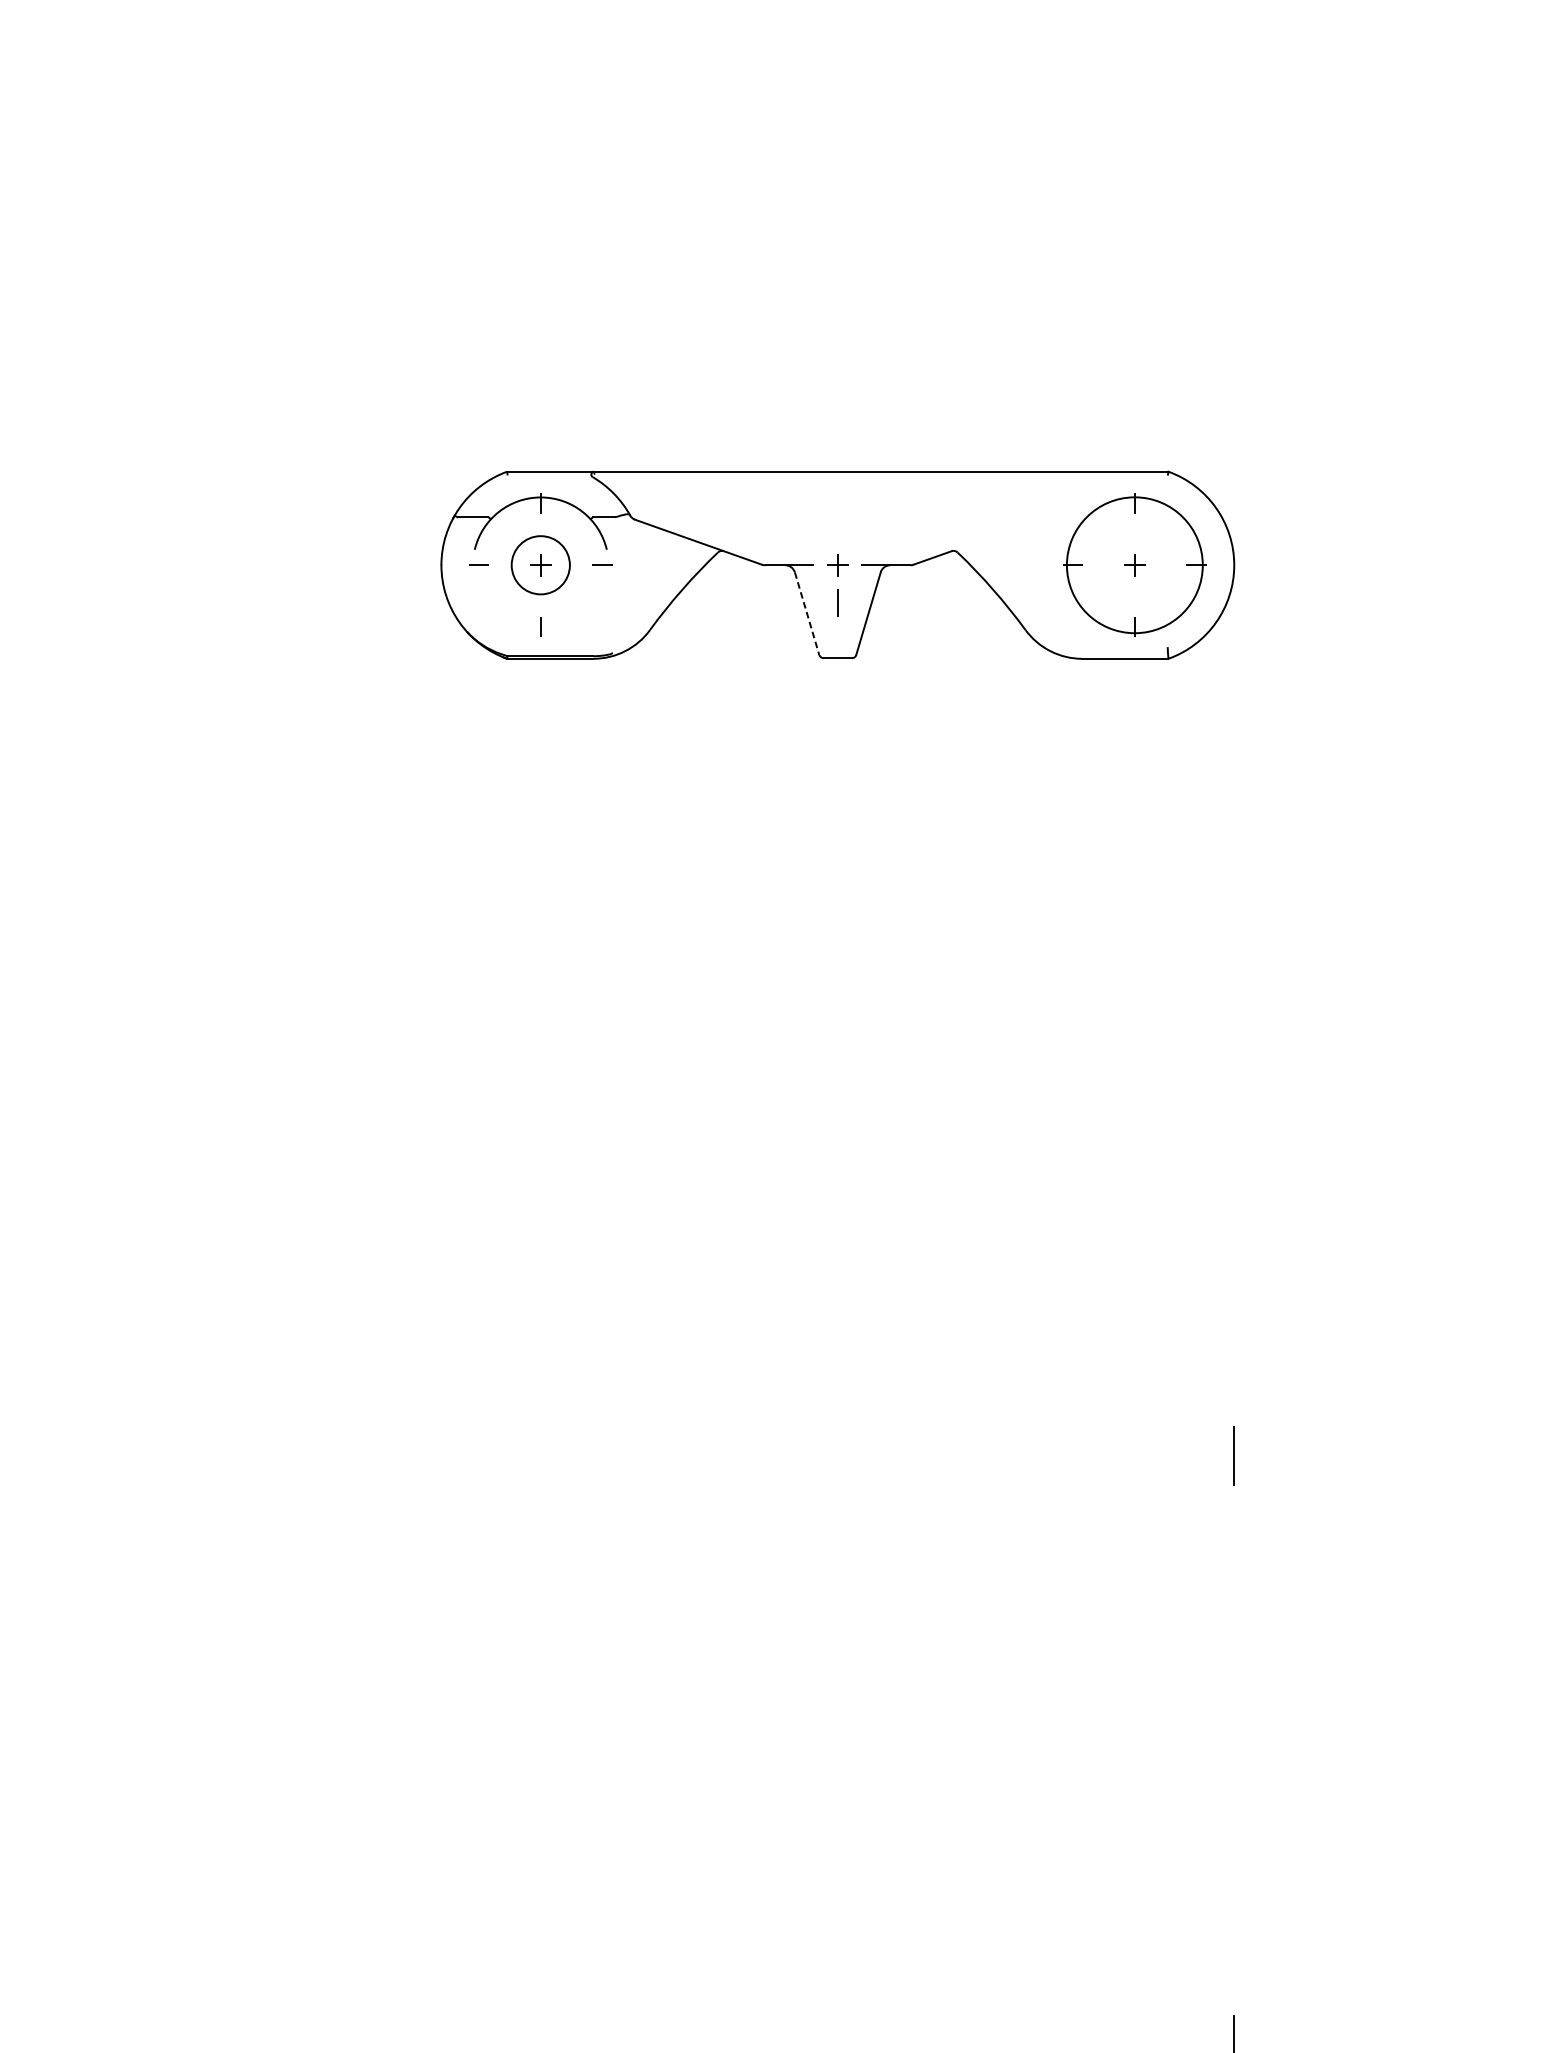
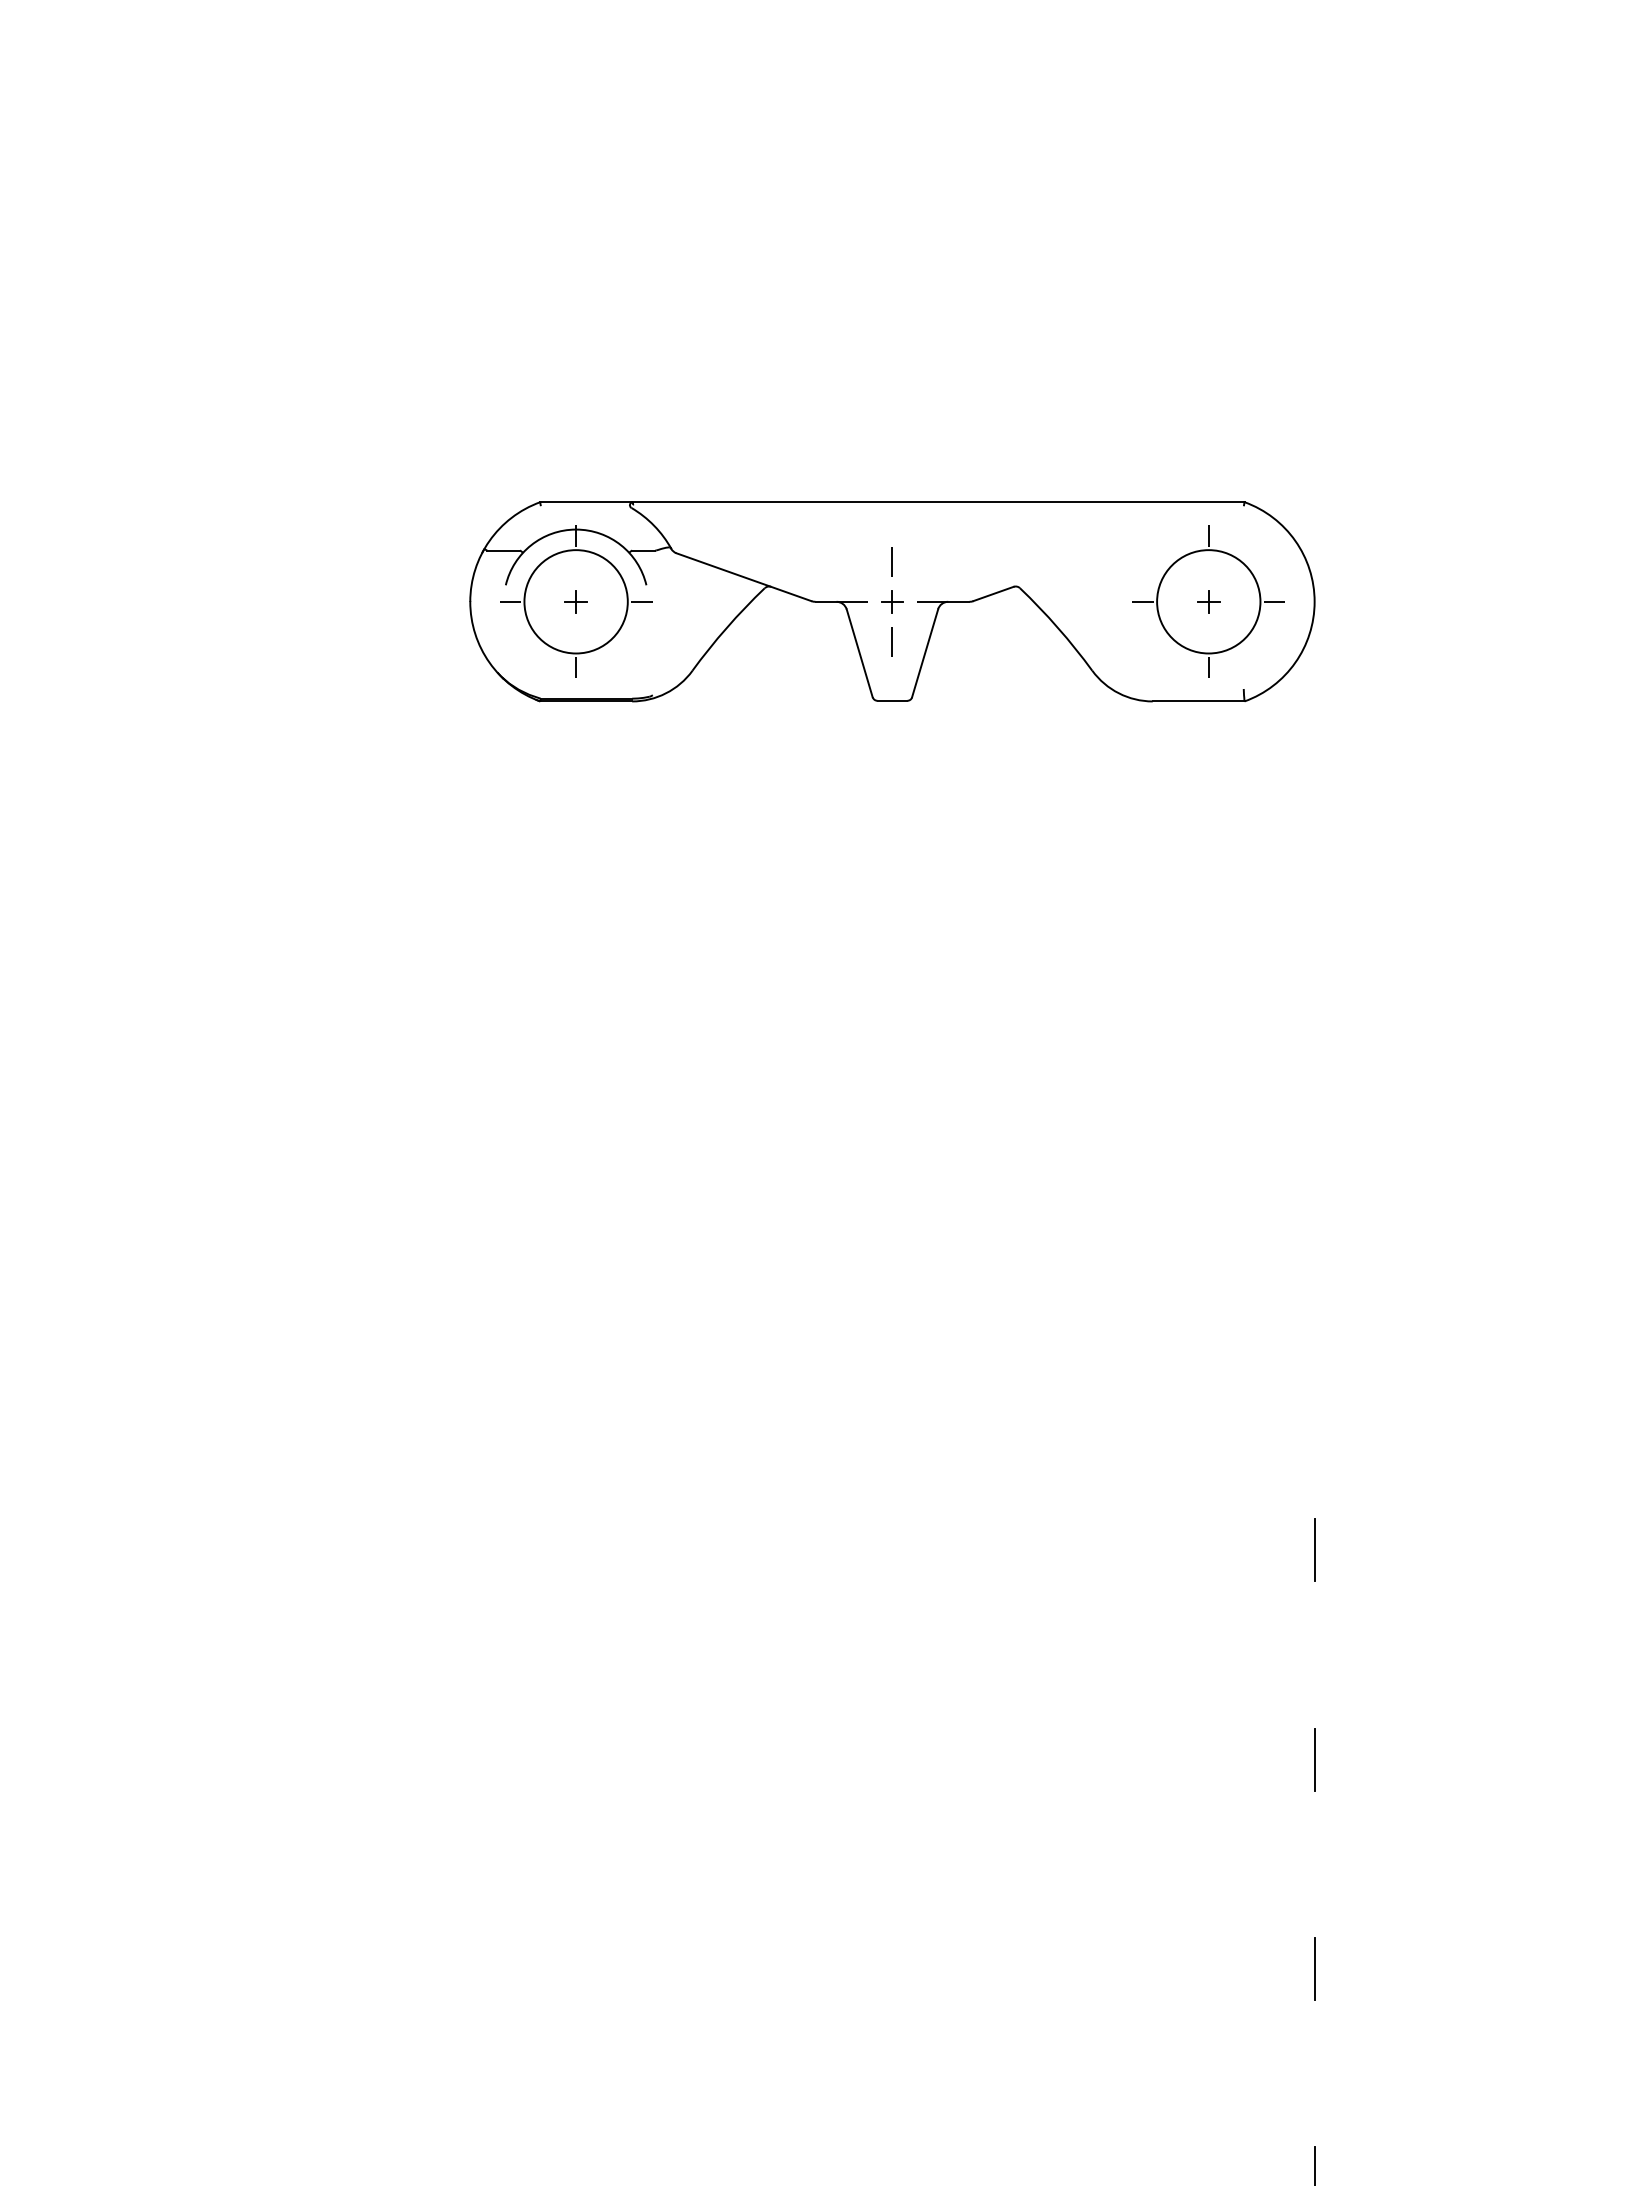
line: (837, 527) -> (892, 561), added
circle: (540, 564) -> (575, 601), size x1.67
circle: (1134, 564) -> (1208, 601), size x0.71
line: (806, 613) -> (859, 653), dashed -> solid
line: (1234, 1652) -> (1314, 1759), added
line: (1234, 1848) -> (1314, 1968), added

